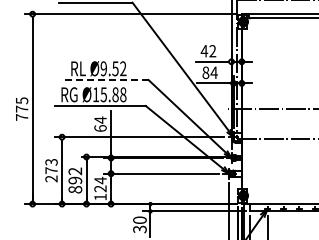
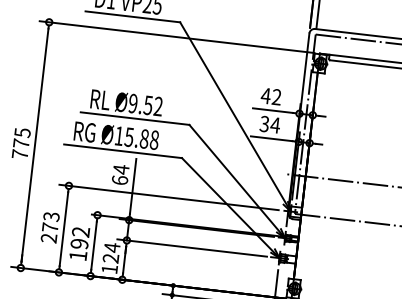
text: (205, 72) -> (264, 123), 84 -> 34
line: (106, 80) -> (134, 119), dashed -> solid
text: (75, 189) -> (78, 255), 892 -> 192

